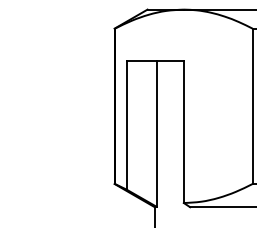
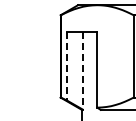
line: (127, 125) -> (67, 66), solid -> dashed
line: (157, 134) -> (83, 71), solid -> dashed

